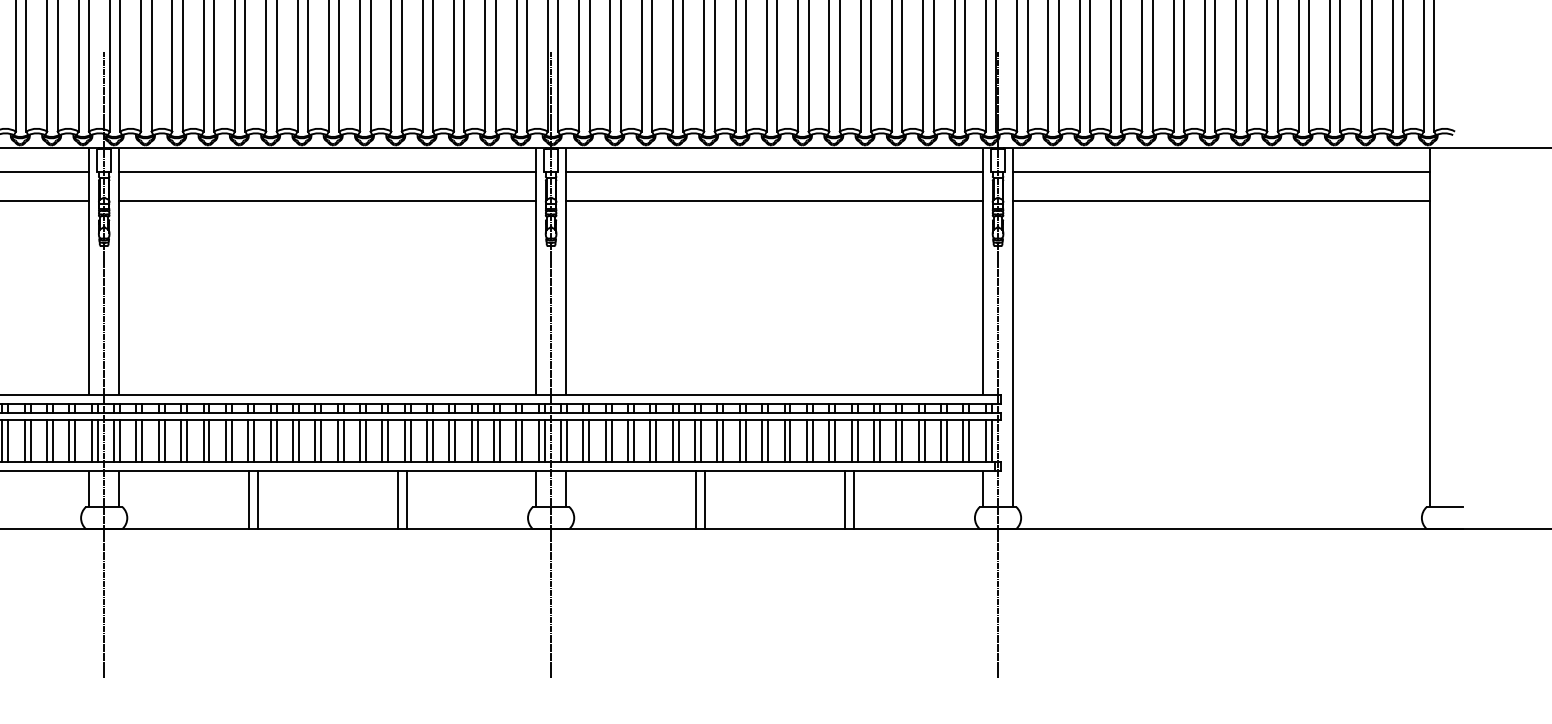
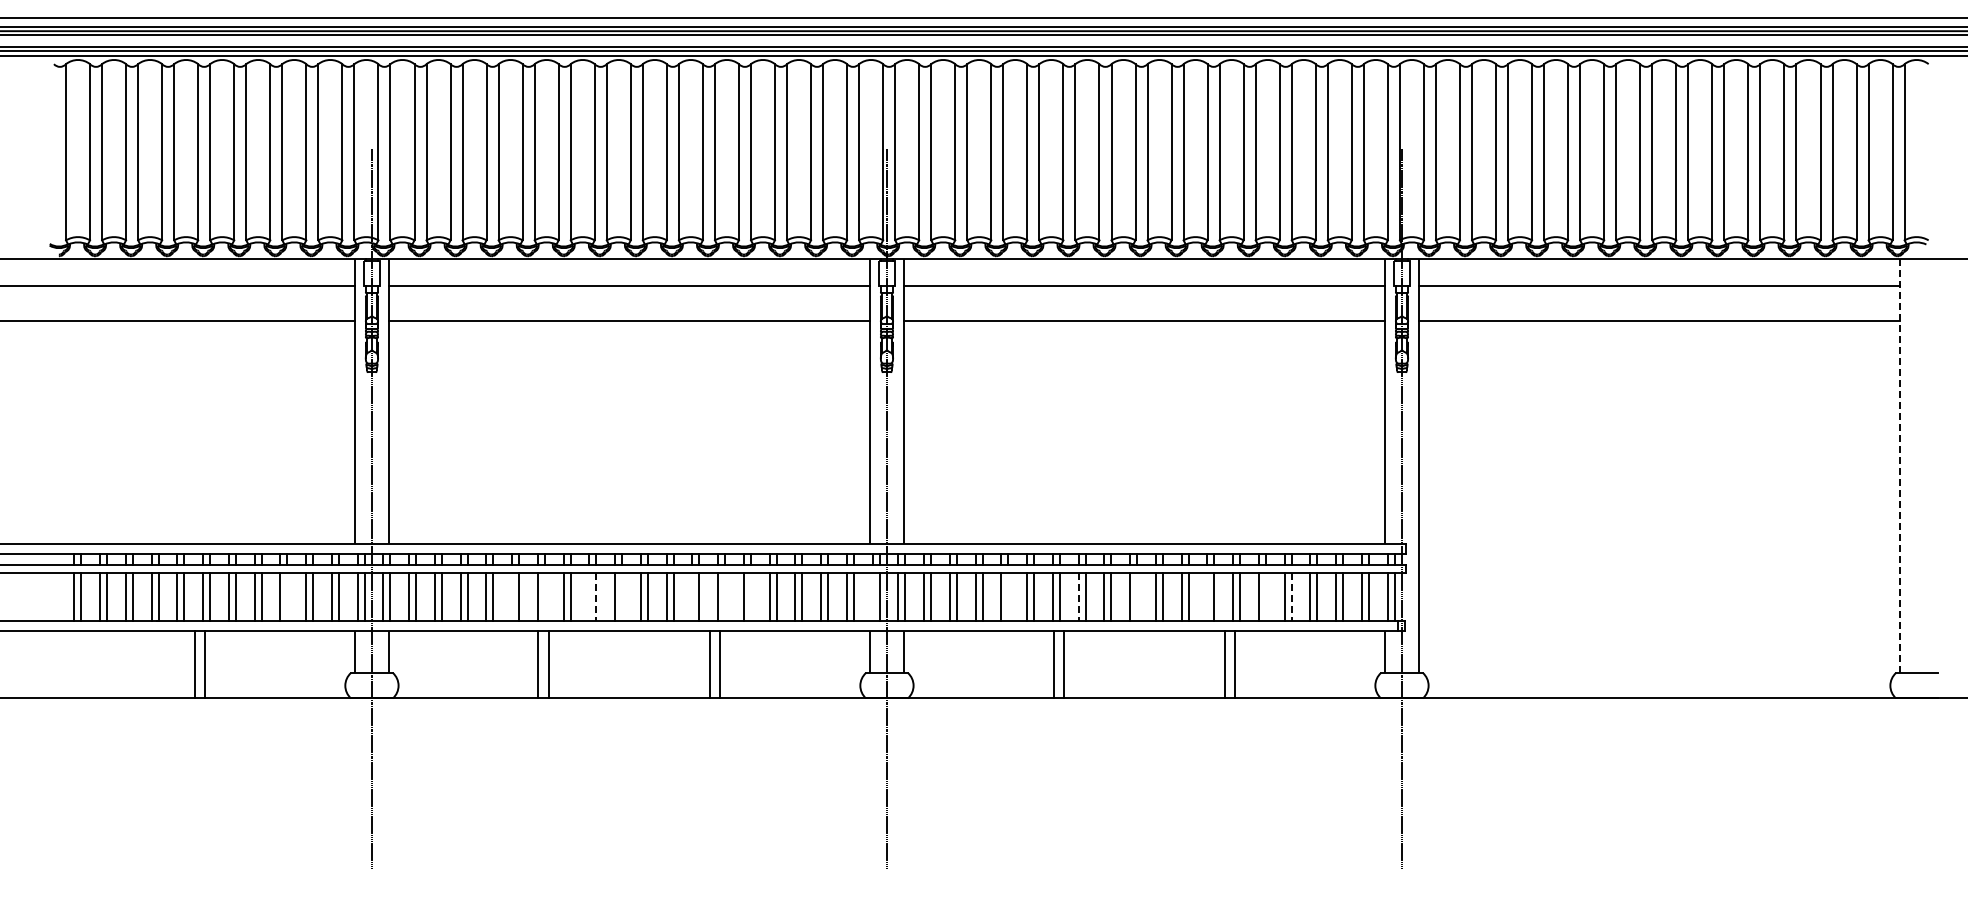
line: (1429, 327) -> (1899, 466), solid -> dashed
line: (30, 441) -> (287, 597), removed
line: (226, 441) -> (512, 597), removed
line: (253, 441) -> (544, 597), removed
line: (292, 441) -> (589, 597), removed
line: (299, 441) -> (596, 597), solid -> dashed
line: (321, 441) -> (622, 597), removed
line: (382, 441) -> (692, 597), removed
line: (410, 441) -> (725, 597), removed
line: (432, 441) -> (750, 597), removed
line: (538, 441) -> (872, 597), removed
line: (656, 441) -> (1008, 597), removed
line: (717, 441) -> (1078, 597), solid -> dashed
line: (768, 441) -> (1137, 597), removed
line: (829, 441) -> (1207, 597), removed
line: (879, 441) -> (1265, 597), removed
line: (902, 441) -> (1291, 597), solid -> dashed

